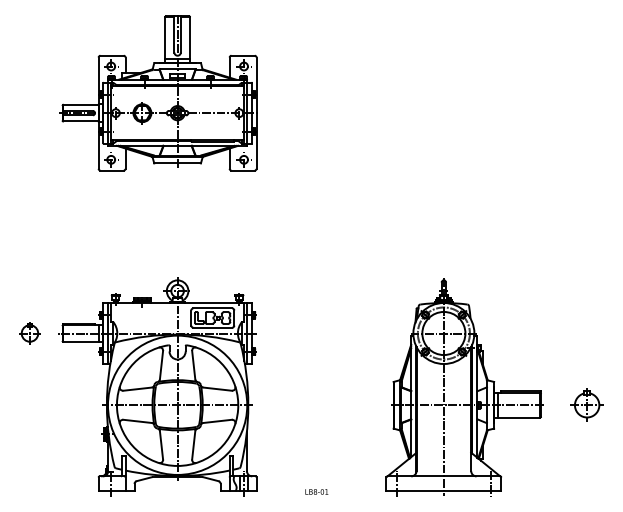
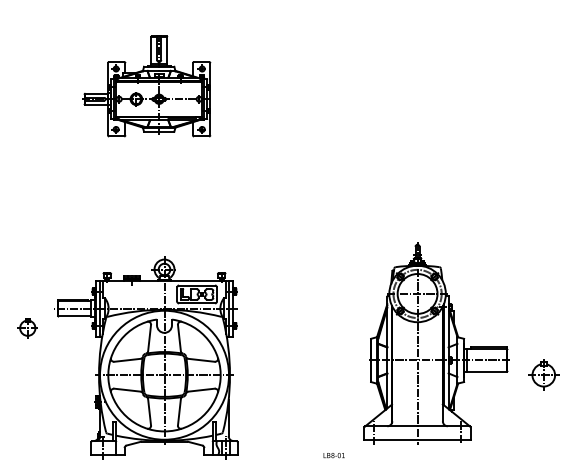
part: (158, 93) -> (146, 86), size x0.7
part: (29, 333) -> (27, 328), moved
part: (464, 387) -> (436, 343), moved
text: (316, 491) -> (333, 455), moved

